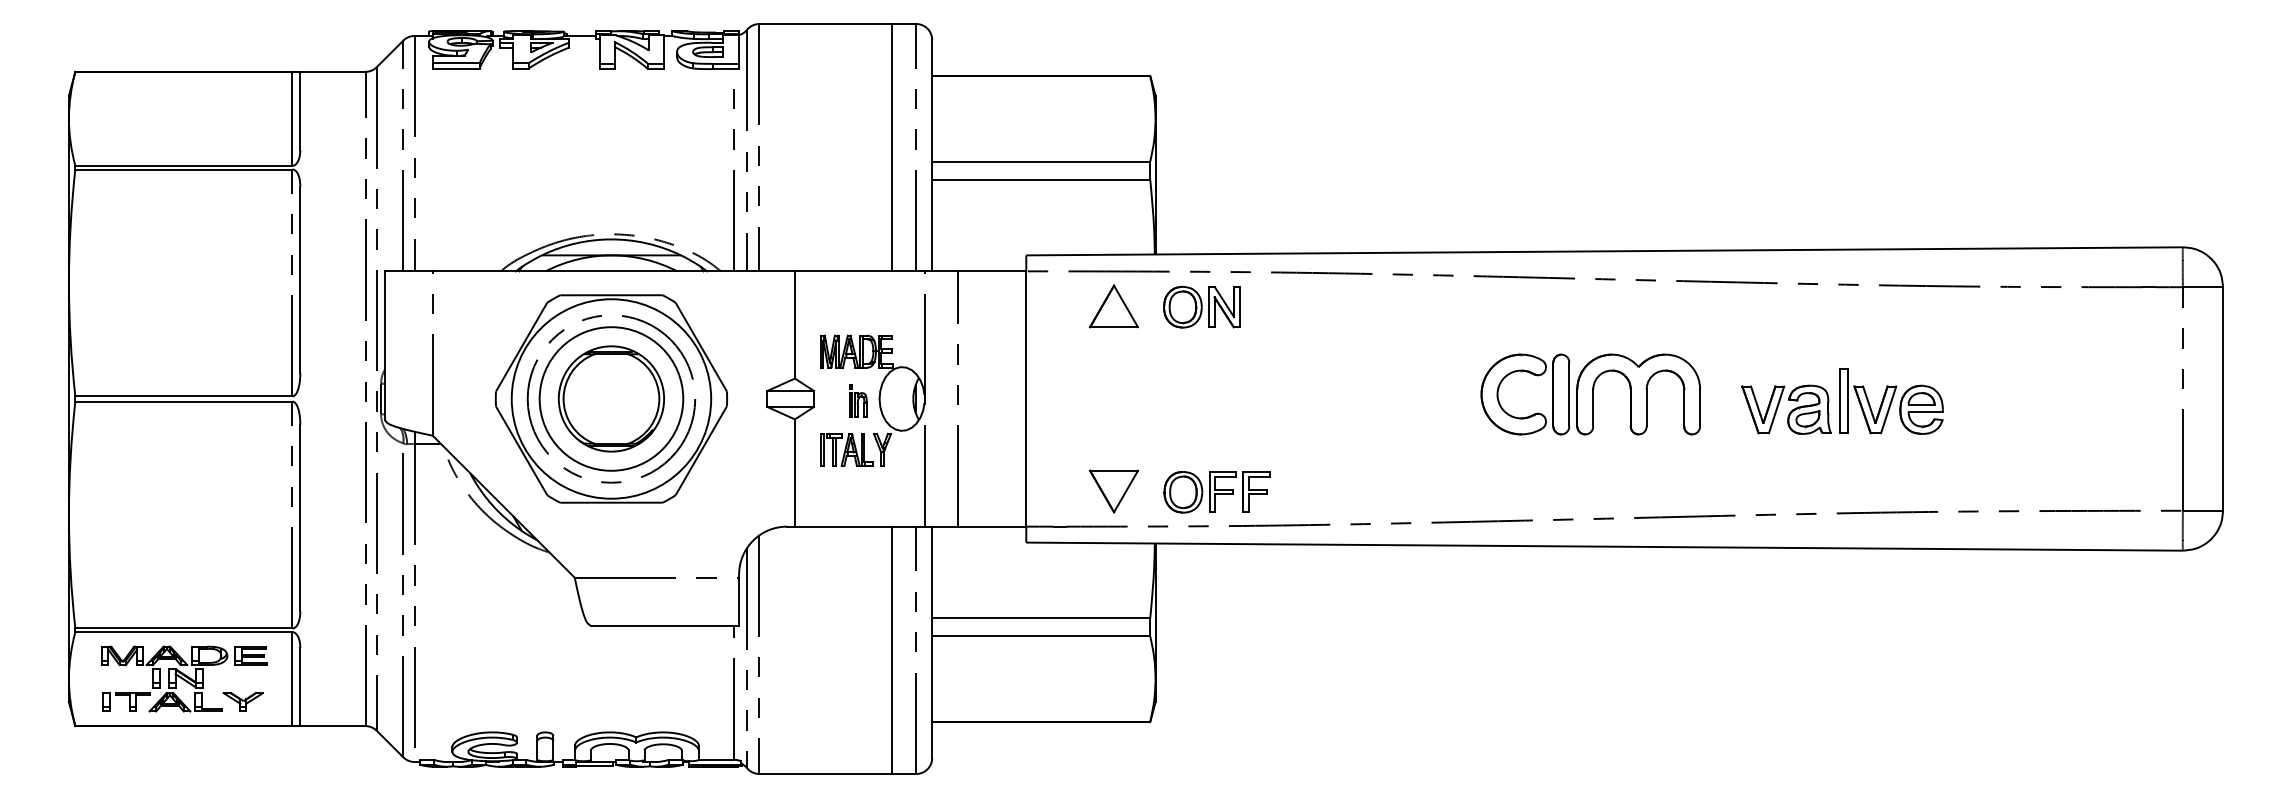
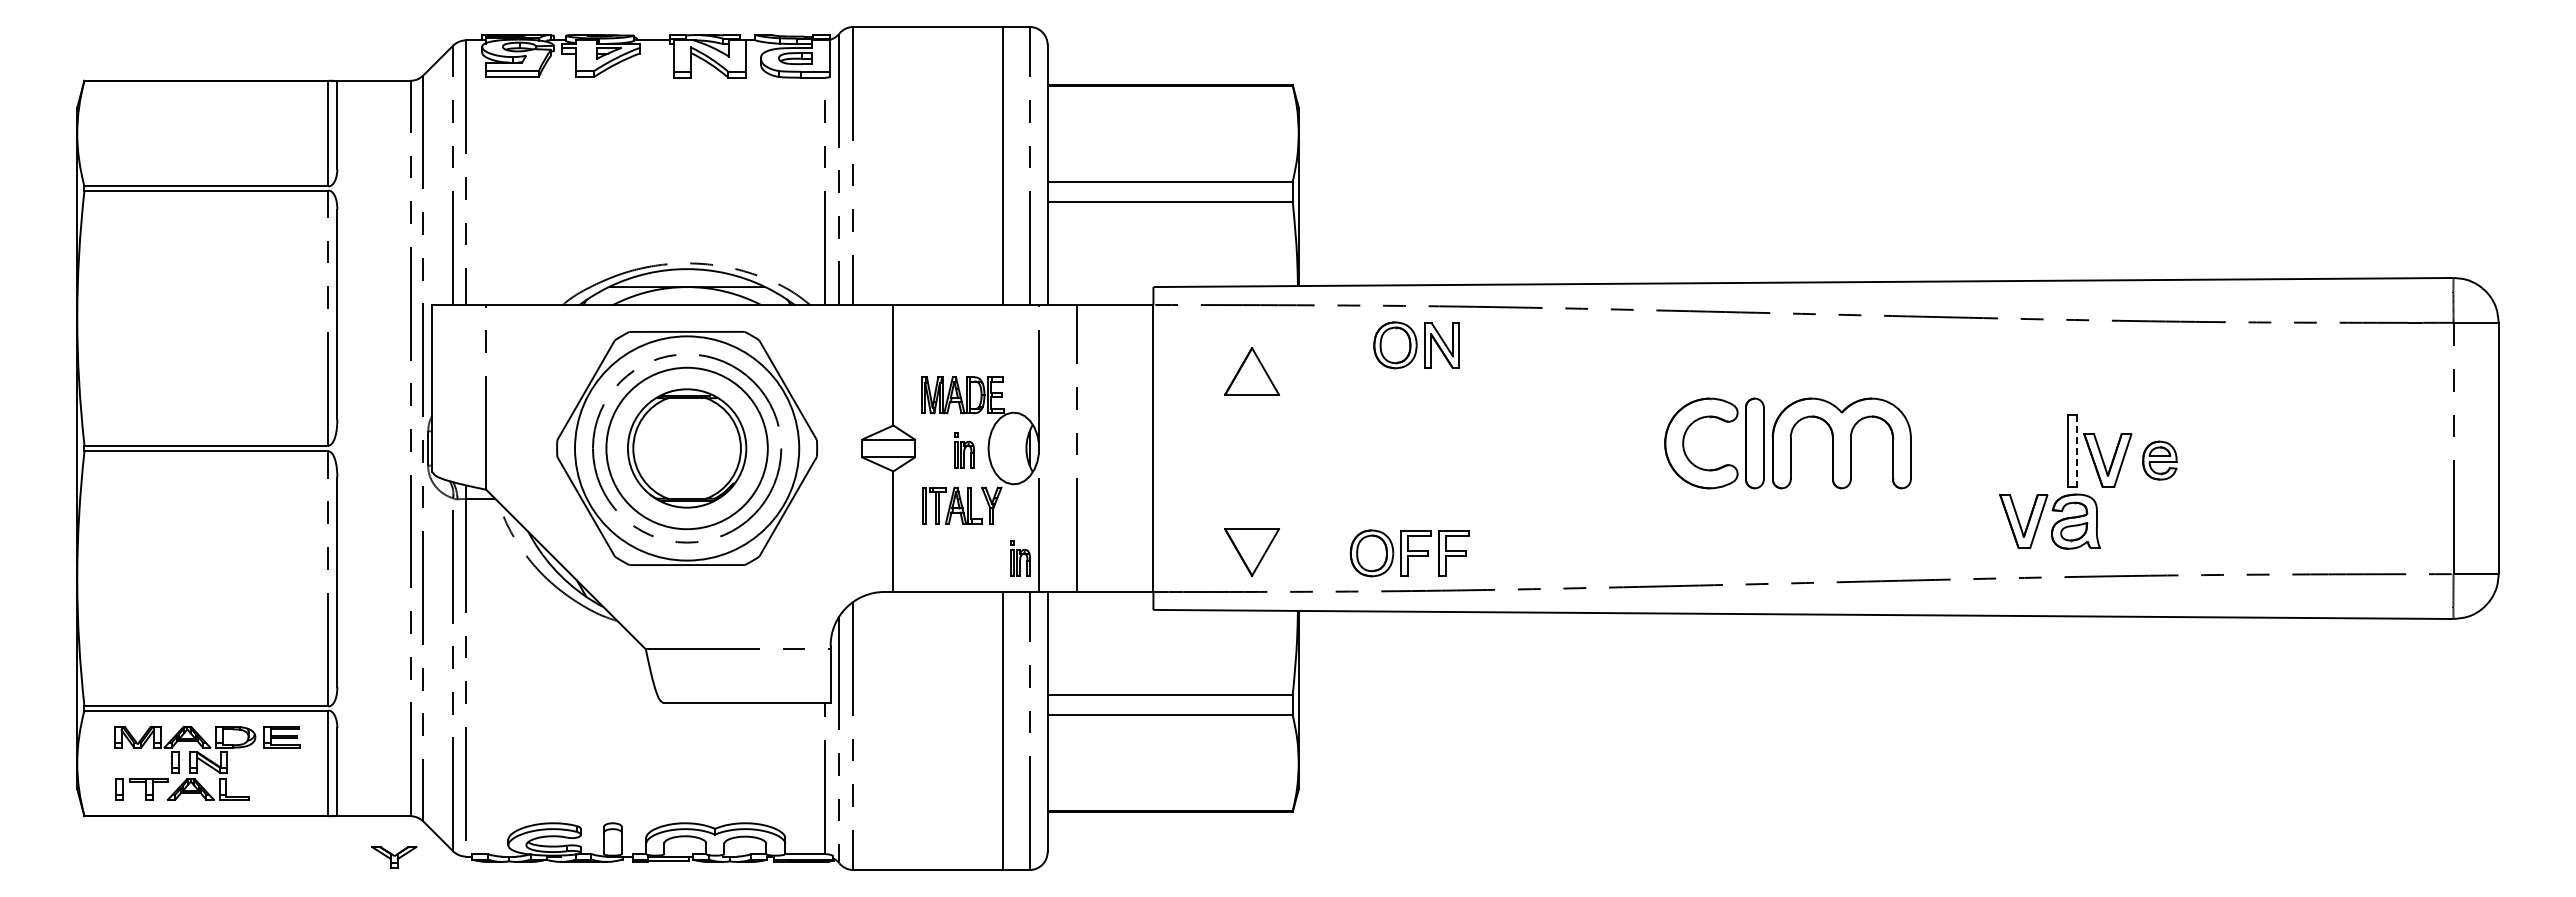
part: (1113, 306) -> (1251, 371), moved
part: (1201, 307) -> (1416, 345), moved
line: (1848, 401) -> (2077, 451), solid -> dashed
part: (1786, 409) -> (2049, 521), moved
part: (1921, 409) -> (2159, 460), size x0.7
part: (1216, 492) -> (1409, 553), moved
part: (908, 496) -> (1020, 558), added
part: (243, 702) -> (394, 857), moved

